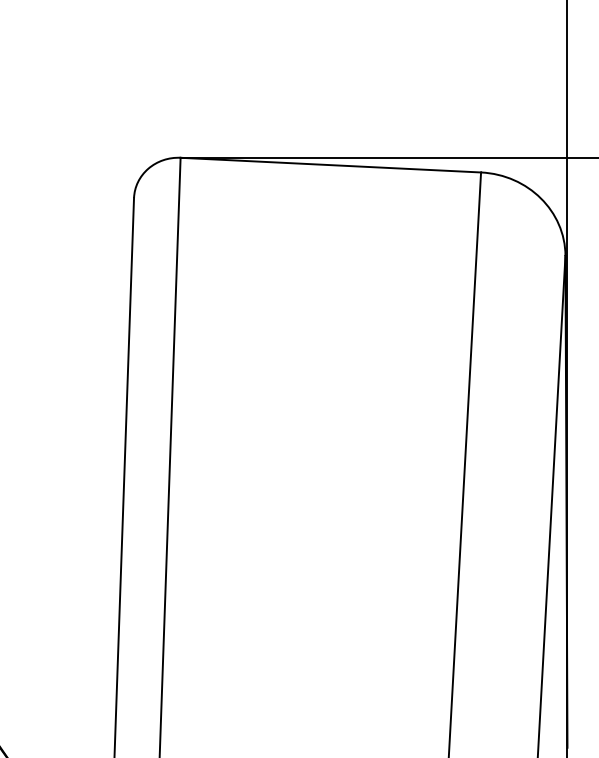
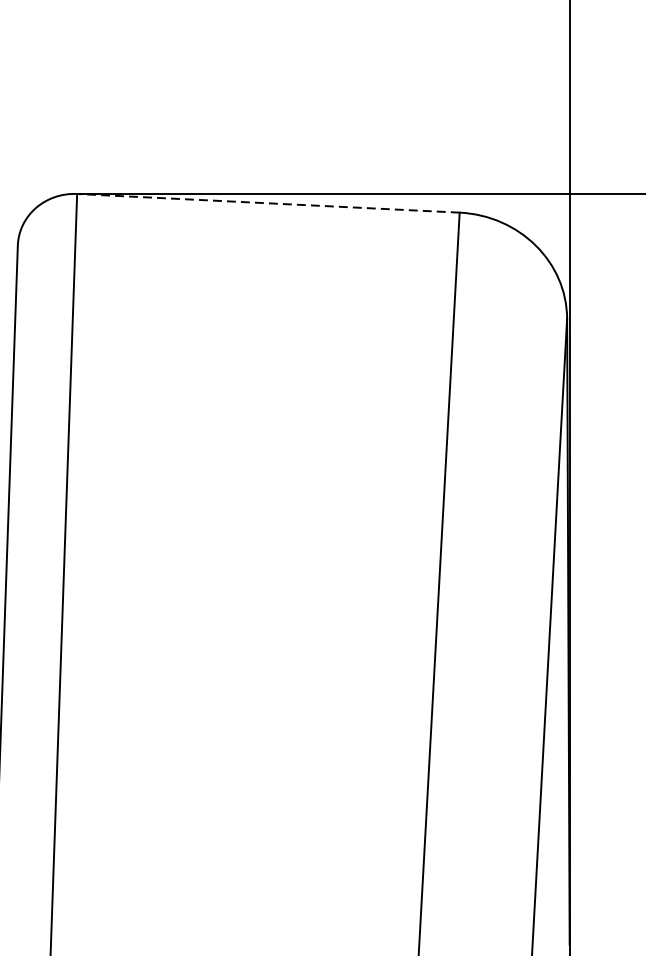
line: (330, 165) -> (267, 203), solid -> dashed

